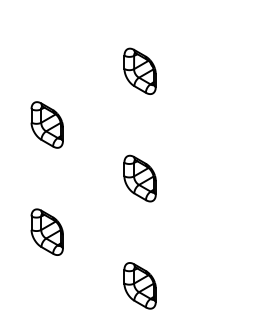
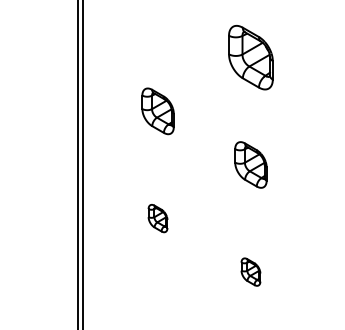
part: (139, 71) -> (250, 57), size x1.4
part: (46, 232) -> (157, 218), size x0.6
part: (139, 285) -> (250, 271), size x0.6

